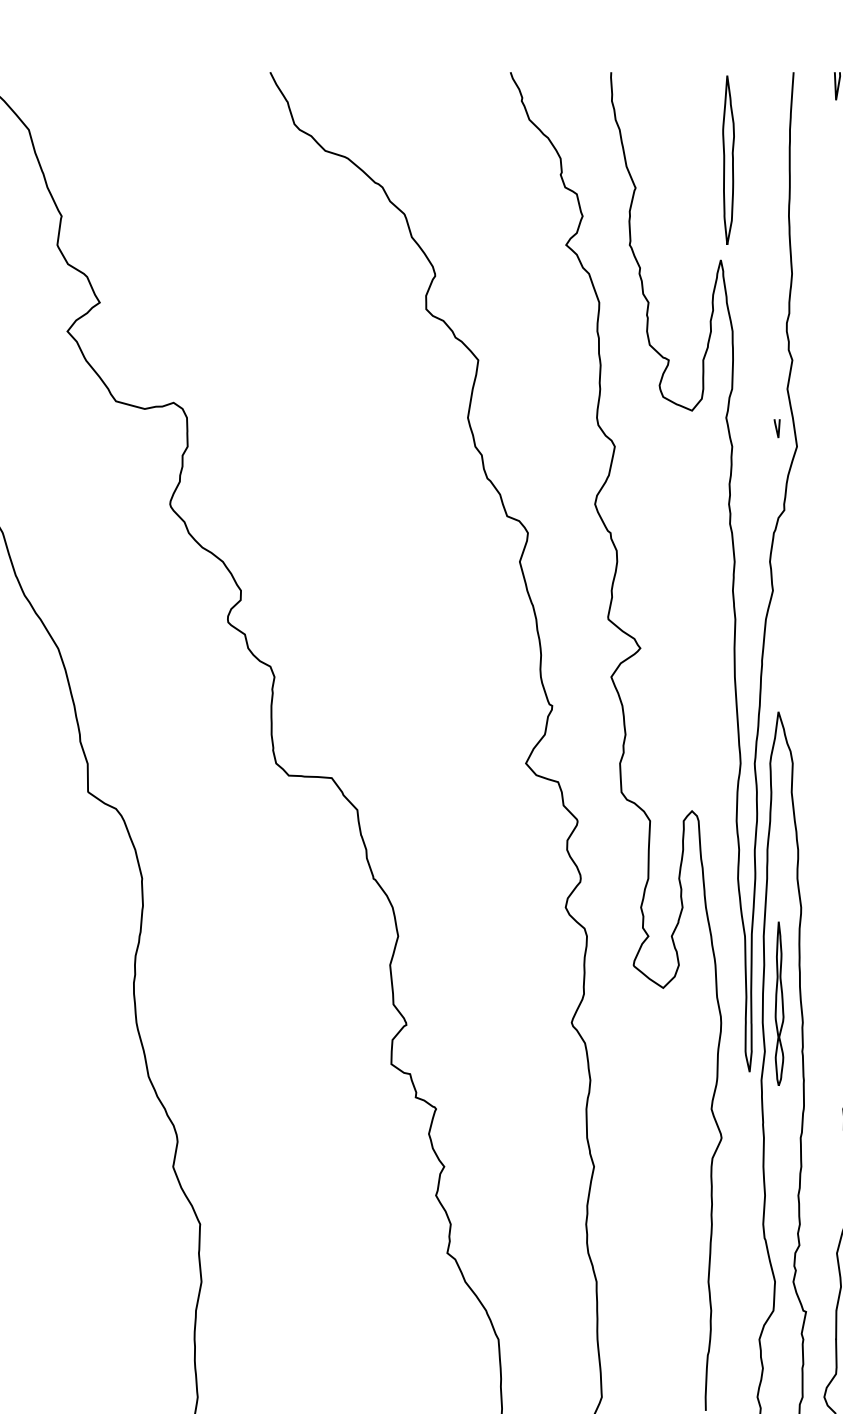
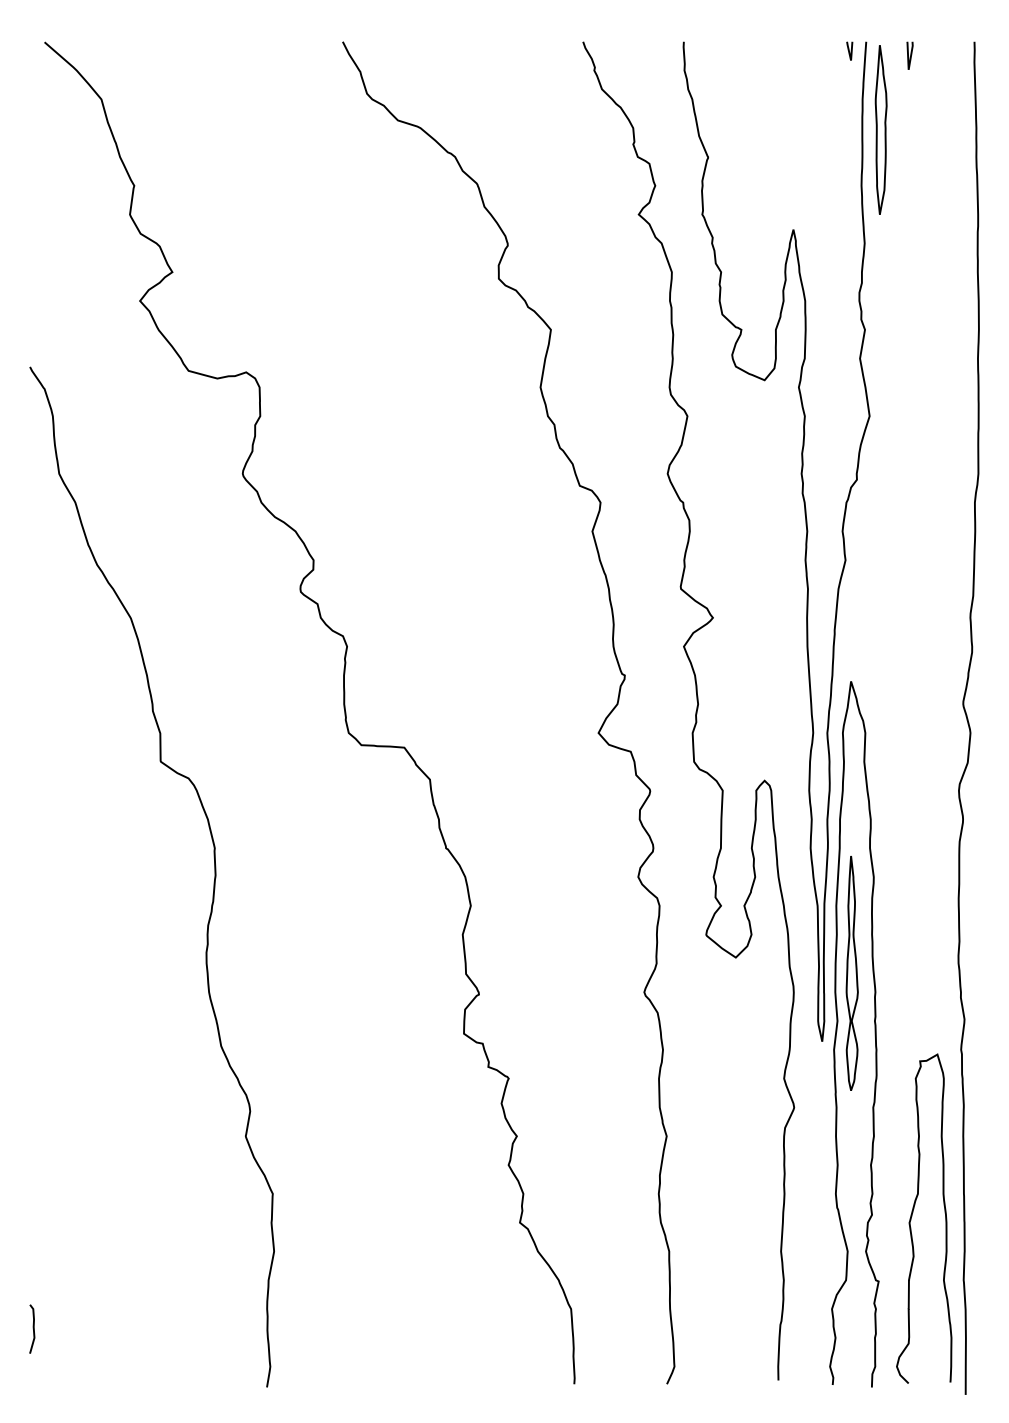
part: (727, 159) -> (880, 129), moved
line: (776, 427) -> (849, 50), moved
part: (778, 1003) -> (851, 973), size x1.43

